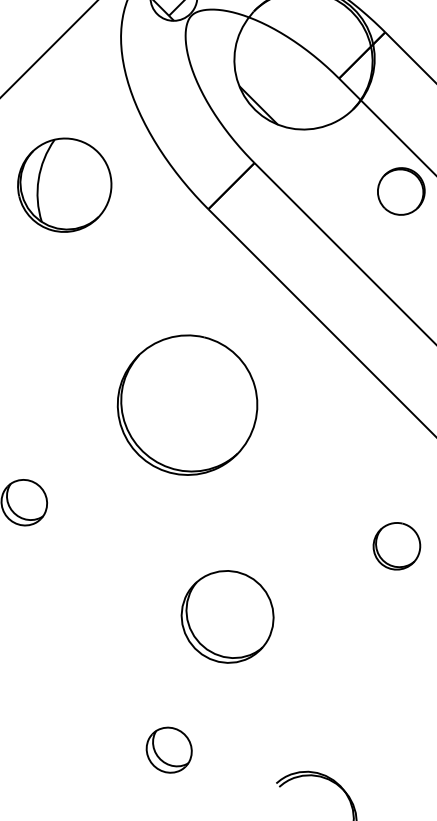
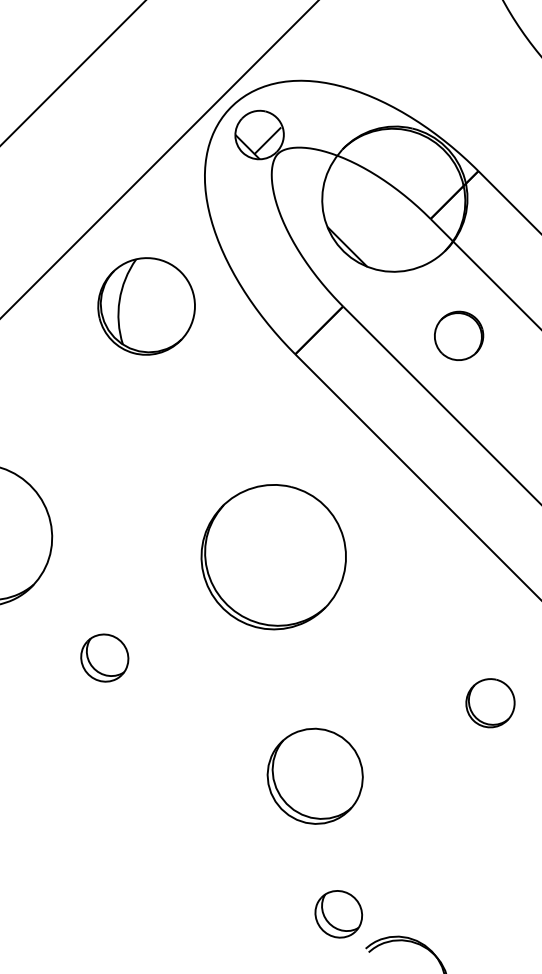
part: (64, 185) -> (146, 306), moved
part: (401, 191) -> (459, 335), moved
part: (168, 750) -> (338, 914), moved

